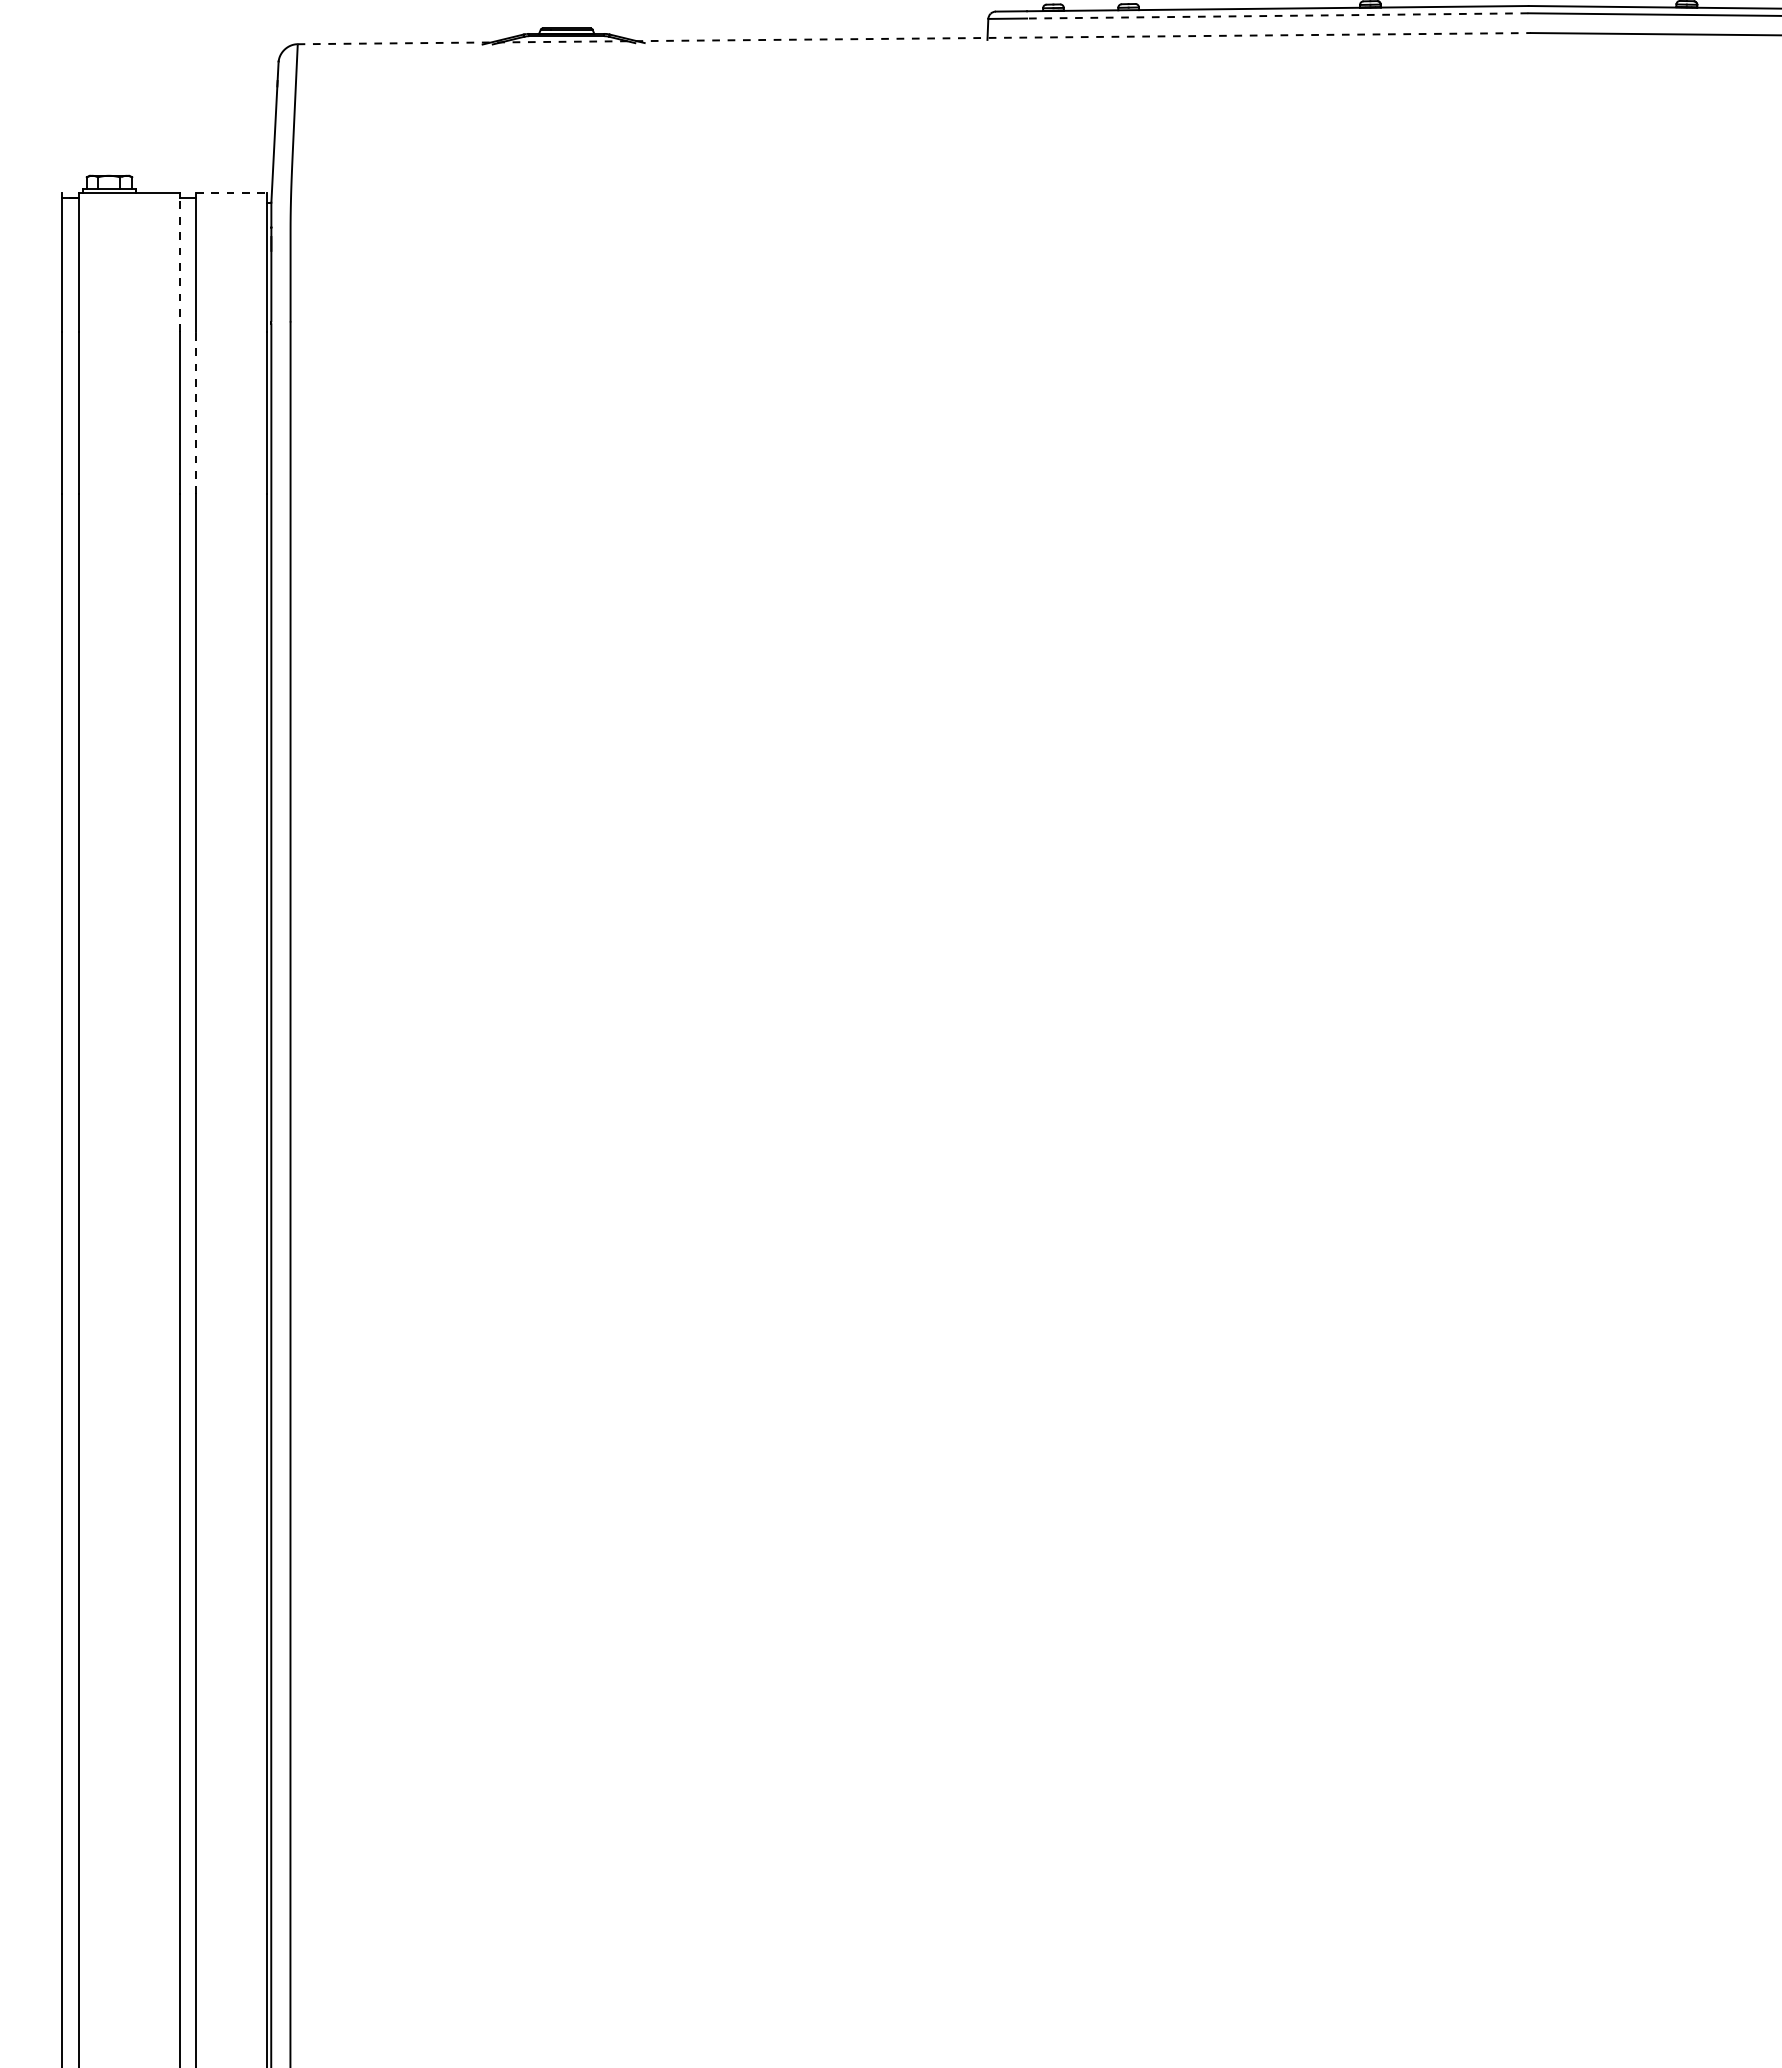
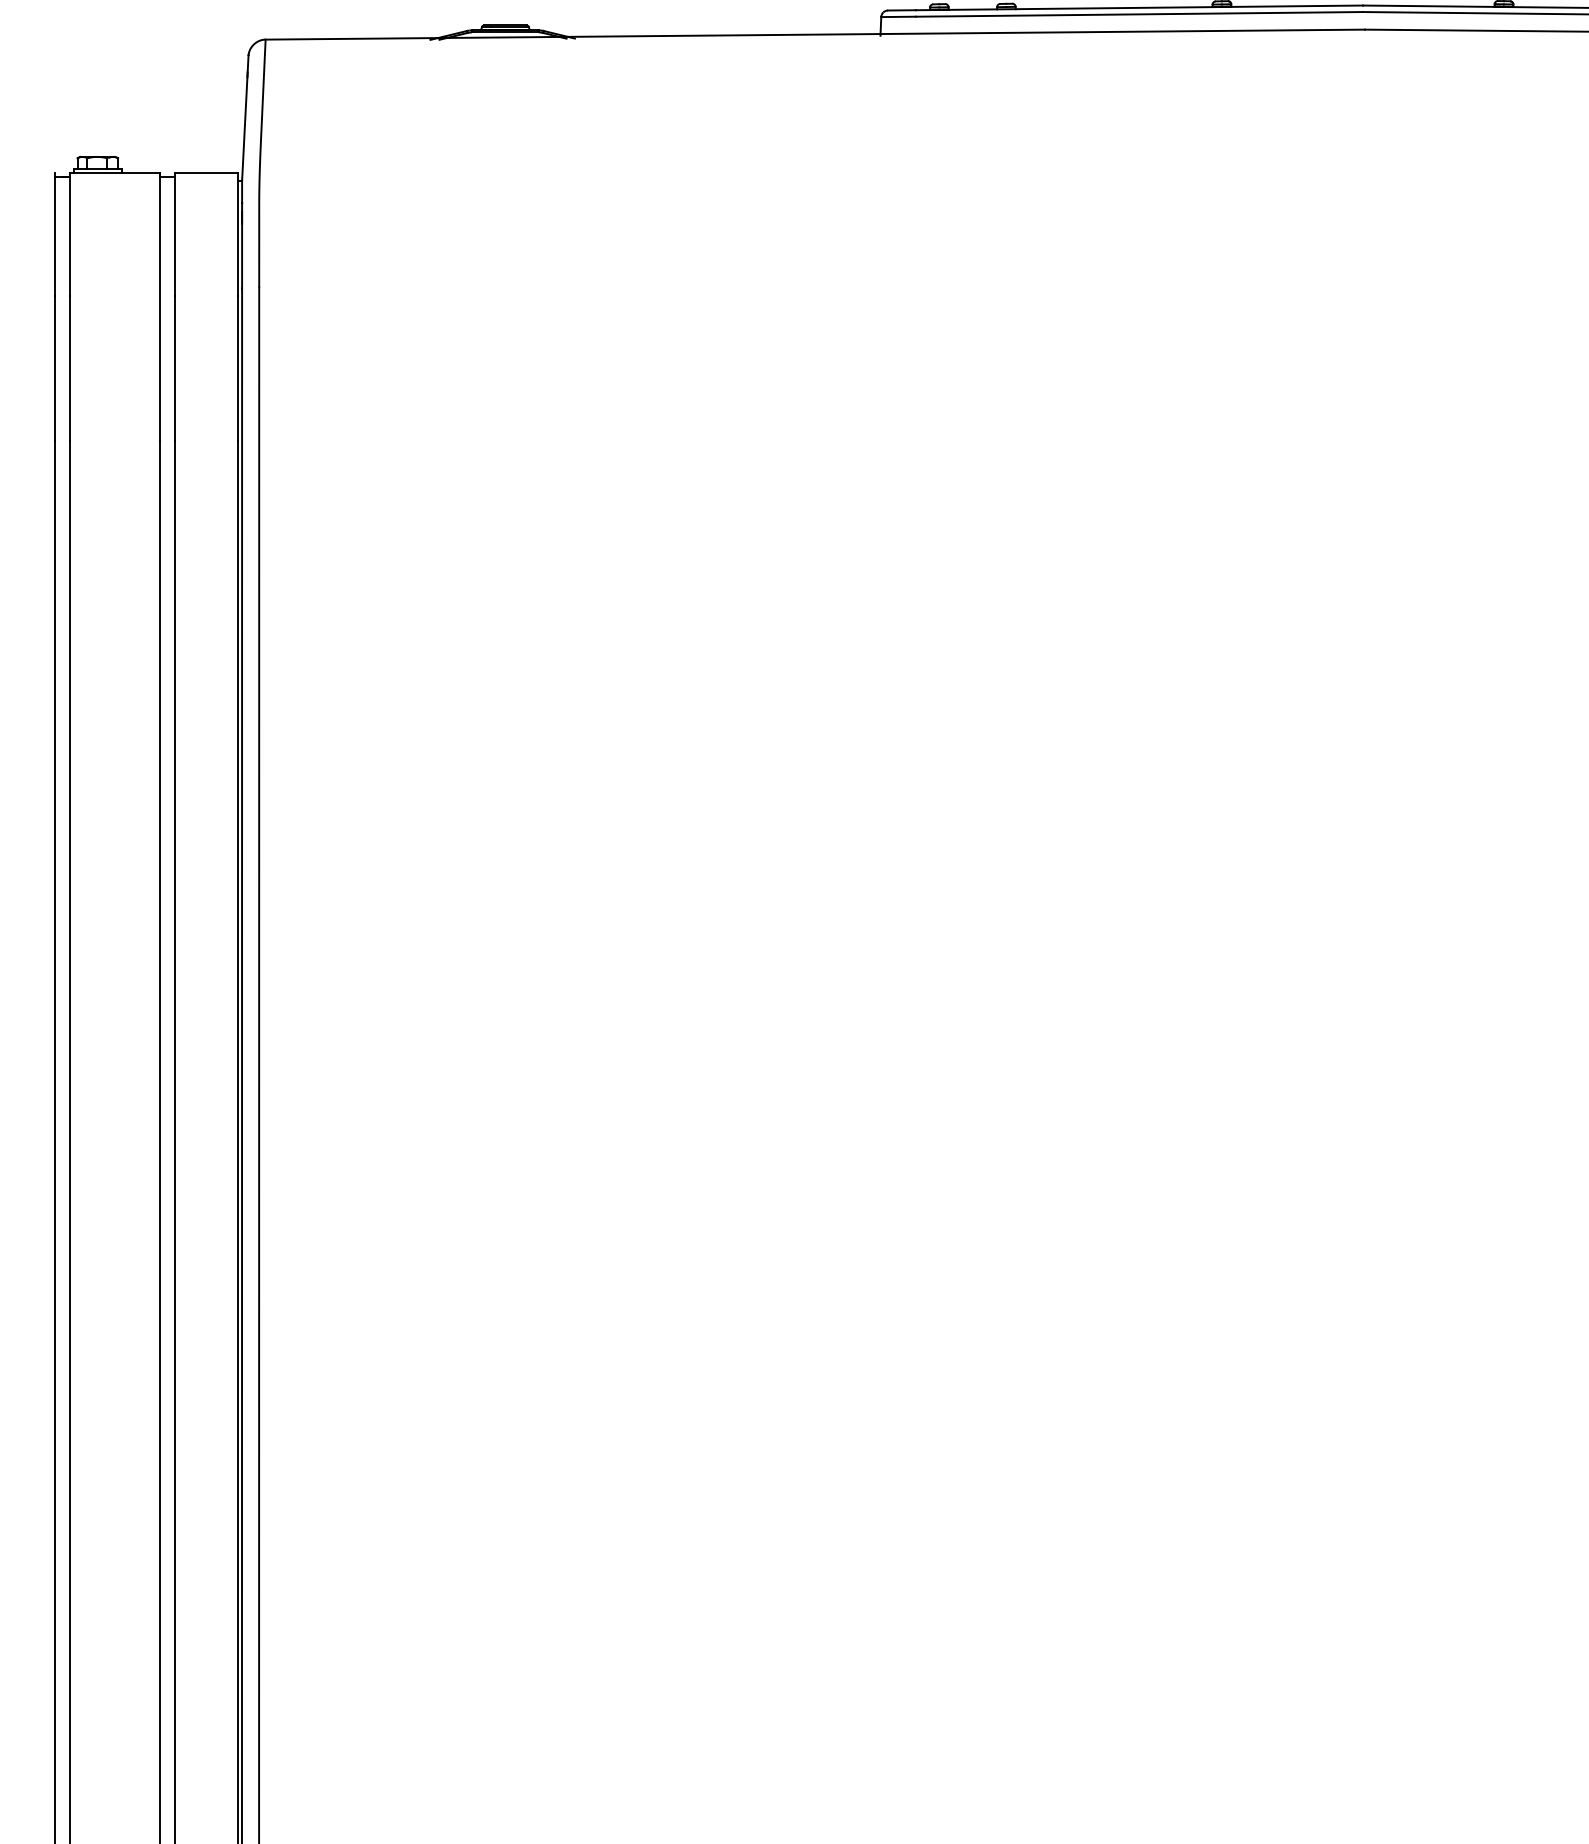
line: (1277, 15) -> (1139, 14), dashed -> solid
line: (914, 38) -> (815, 34), dashed -> solid
line: (231, 193) -> (206, 172), dashed -> solid
line: (179, 262) -> (160, 234), dashed -> solid
line: (195, 412) -> (174, 367), dashed -> solid

